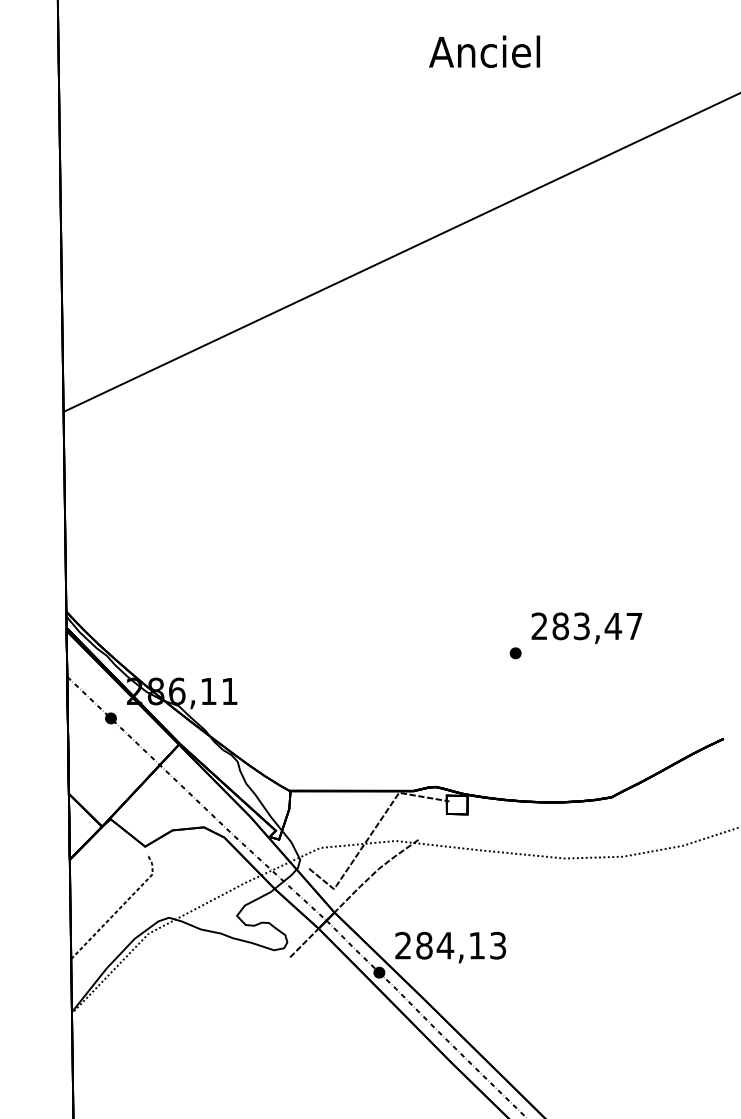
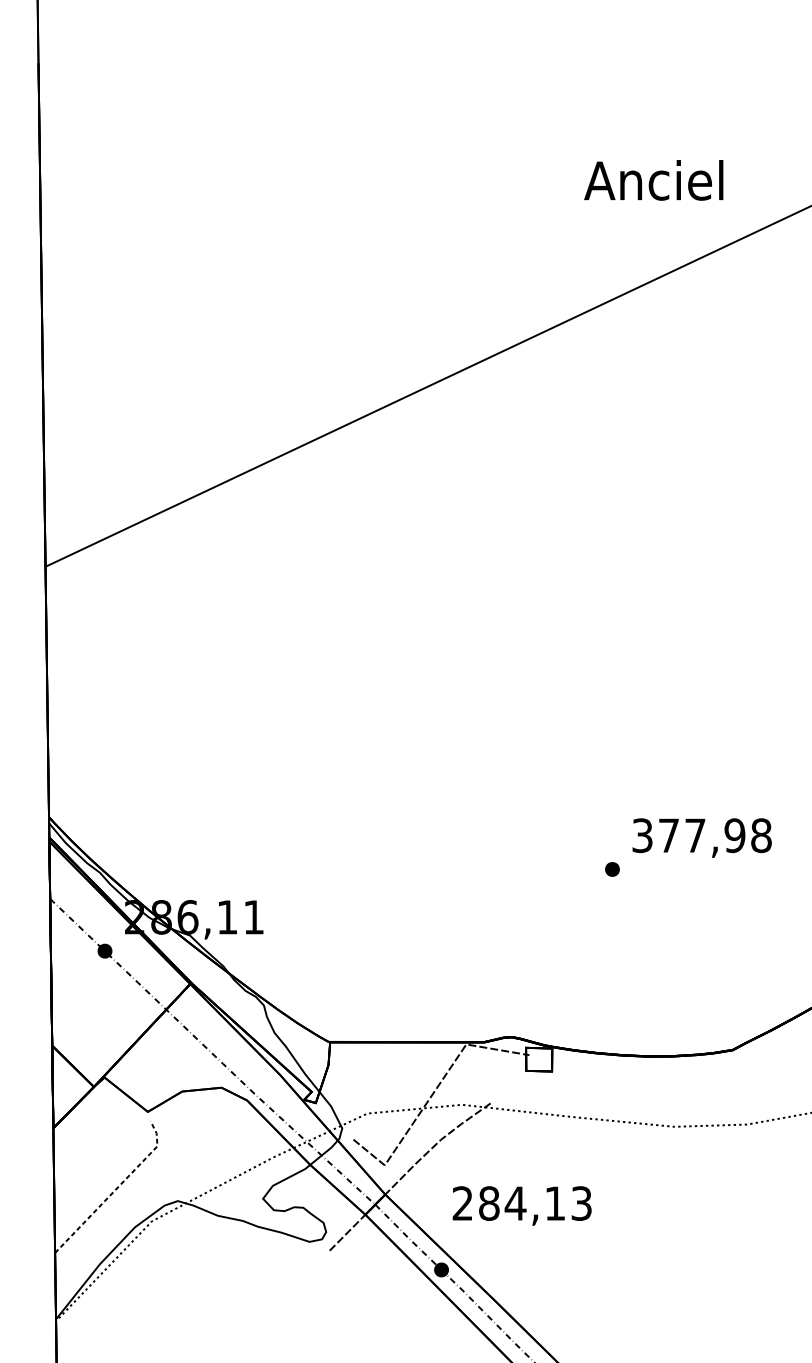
text: (484, 51) -> (653, 180), moved
text: (586, 626) -> (701, 835), 283,47 -> 377,98
text: (450, 947) -> (521, 1205), moved

